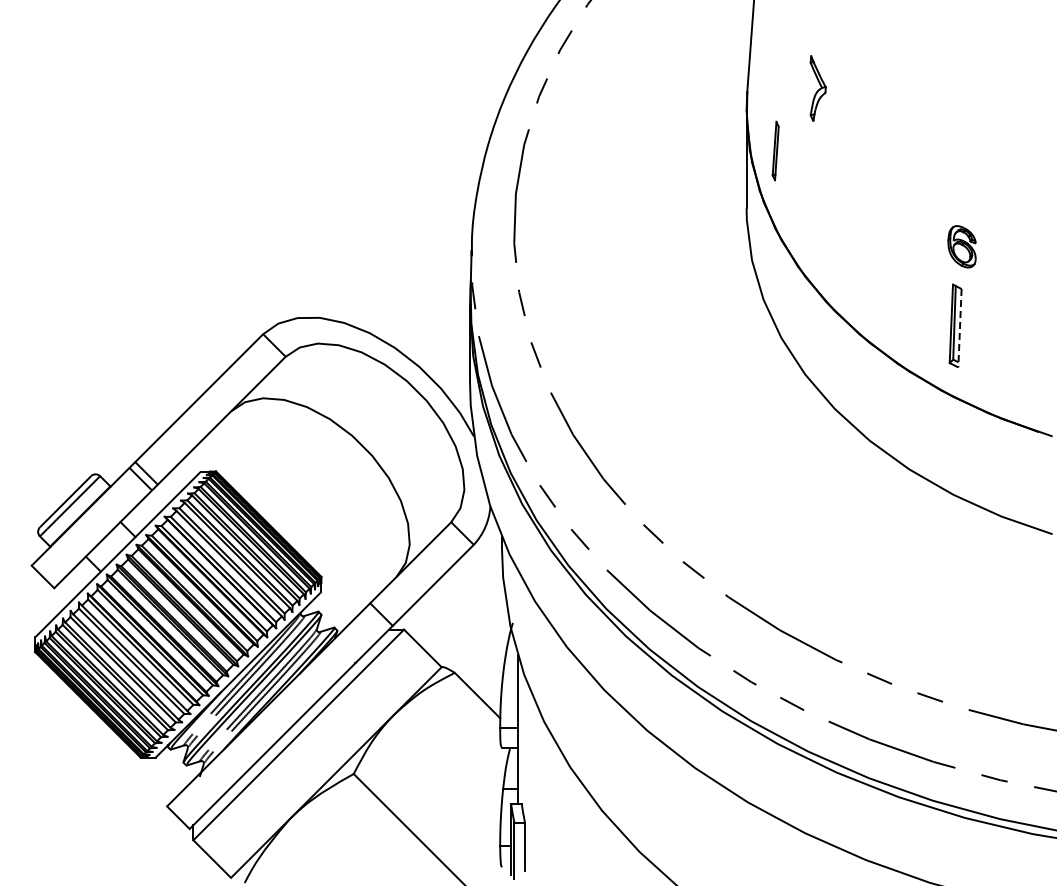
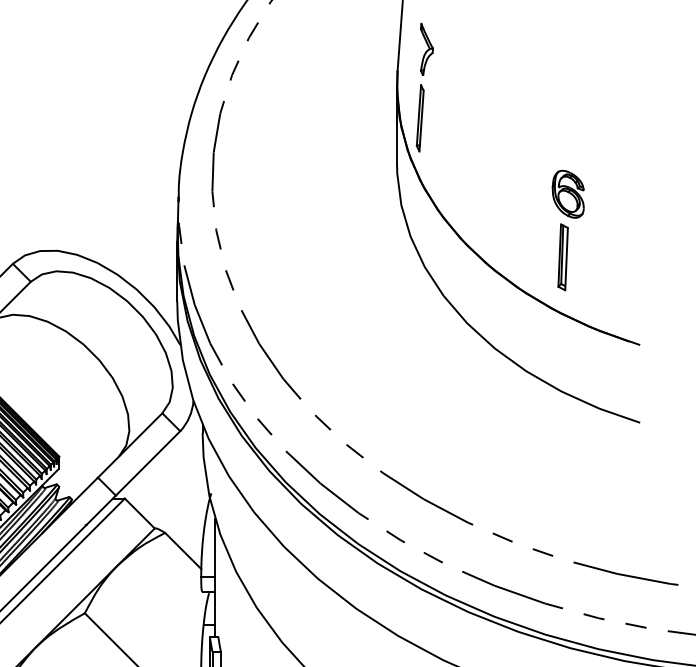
part: (817, 88) -> (426, 49), moved
part: (775, 150) -> (419, 117), size x1.43
part: (961, 246) -> (567, 194), size x1.43
line: (959, 328) -> (566, 259), dashed -> solid

